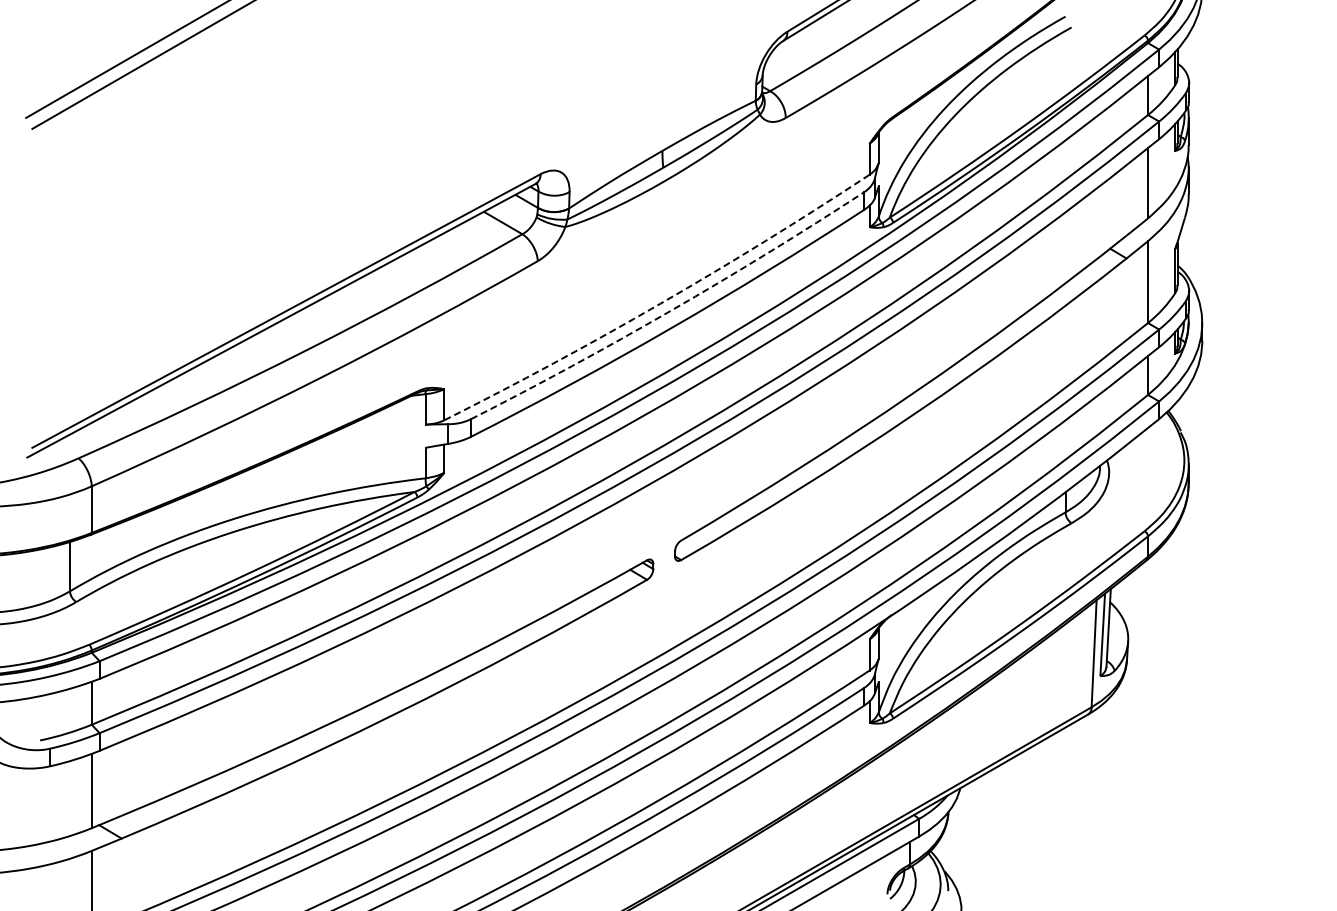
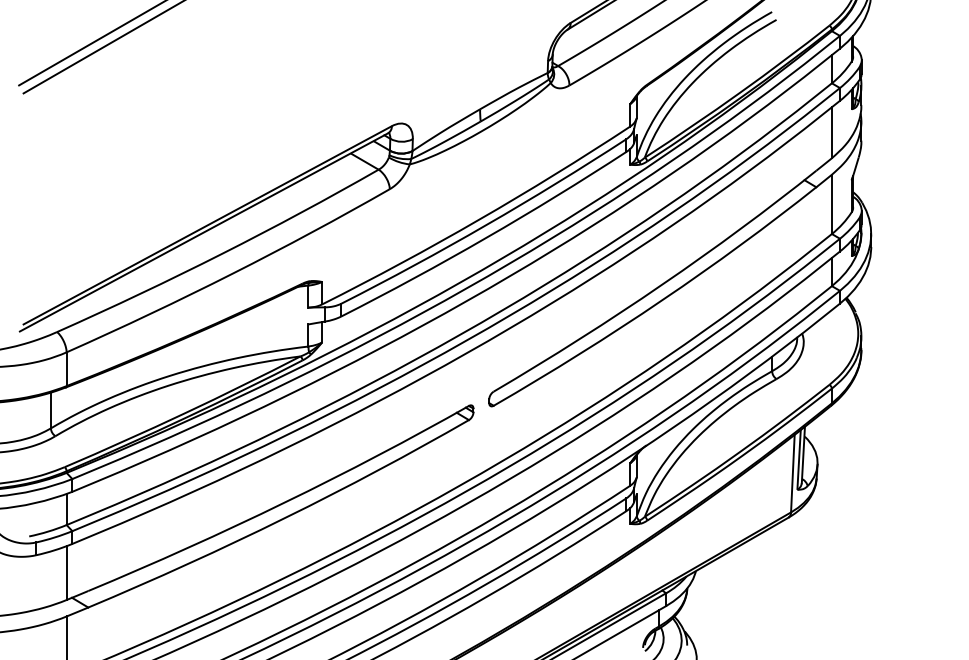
arc: (660, 303) -> (478, 219), dashed -> solid
arc: (670, 310) -> (485, 224), dashed -> solid

